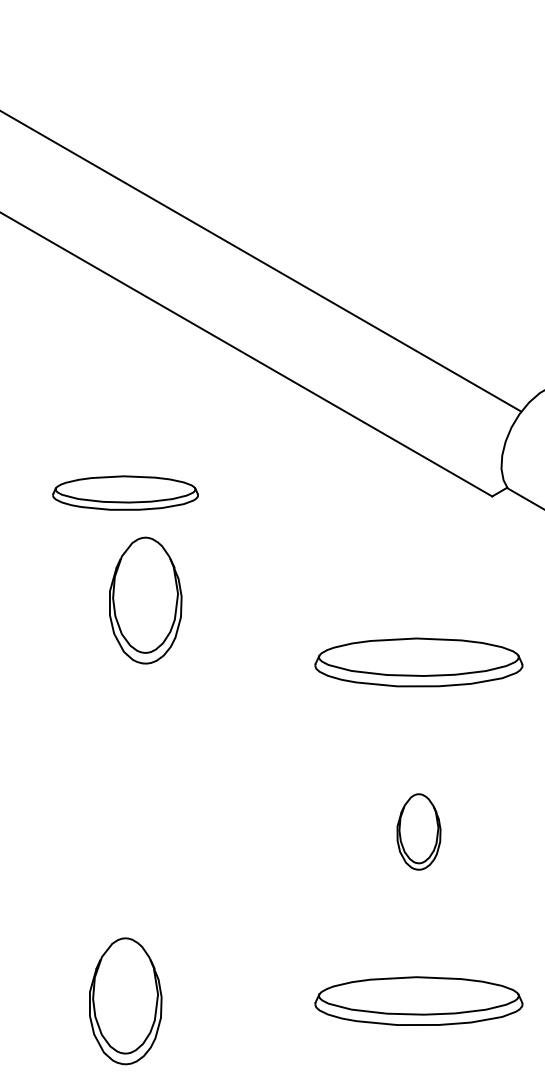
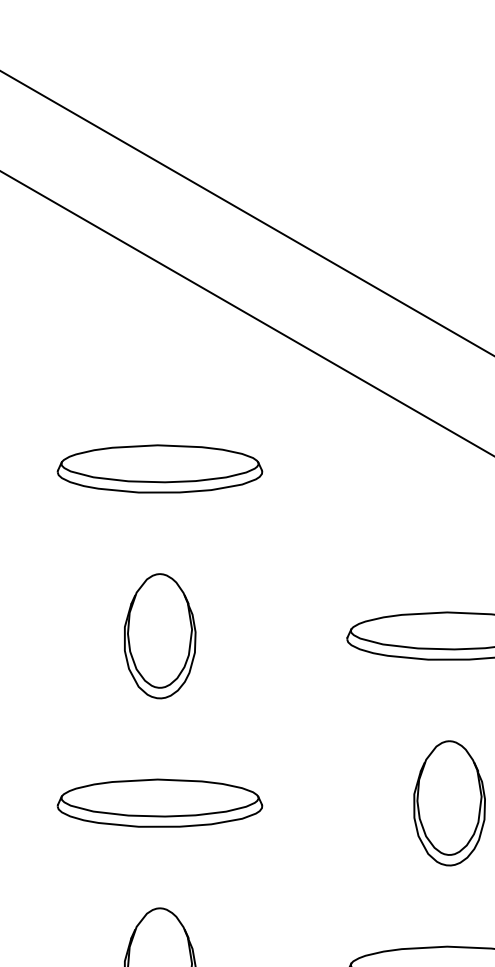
part: (125, 492) -> (159, 468), size x1.43
part: (145, 600) -> (159, 636), moved
part: (125, 831) -> (159, 802), added
part: (418, 831) -> (449, 802), size x1.67

